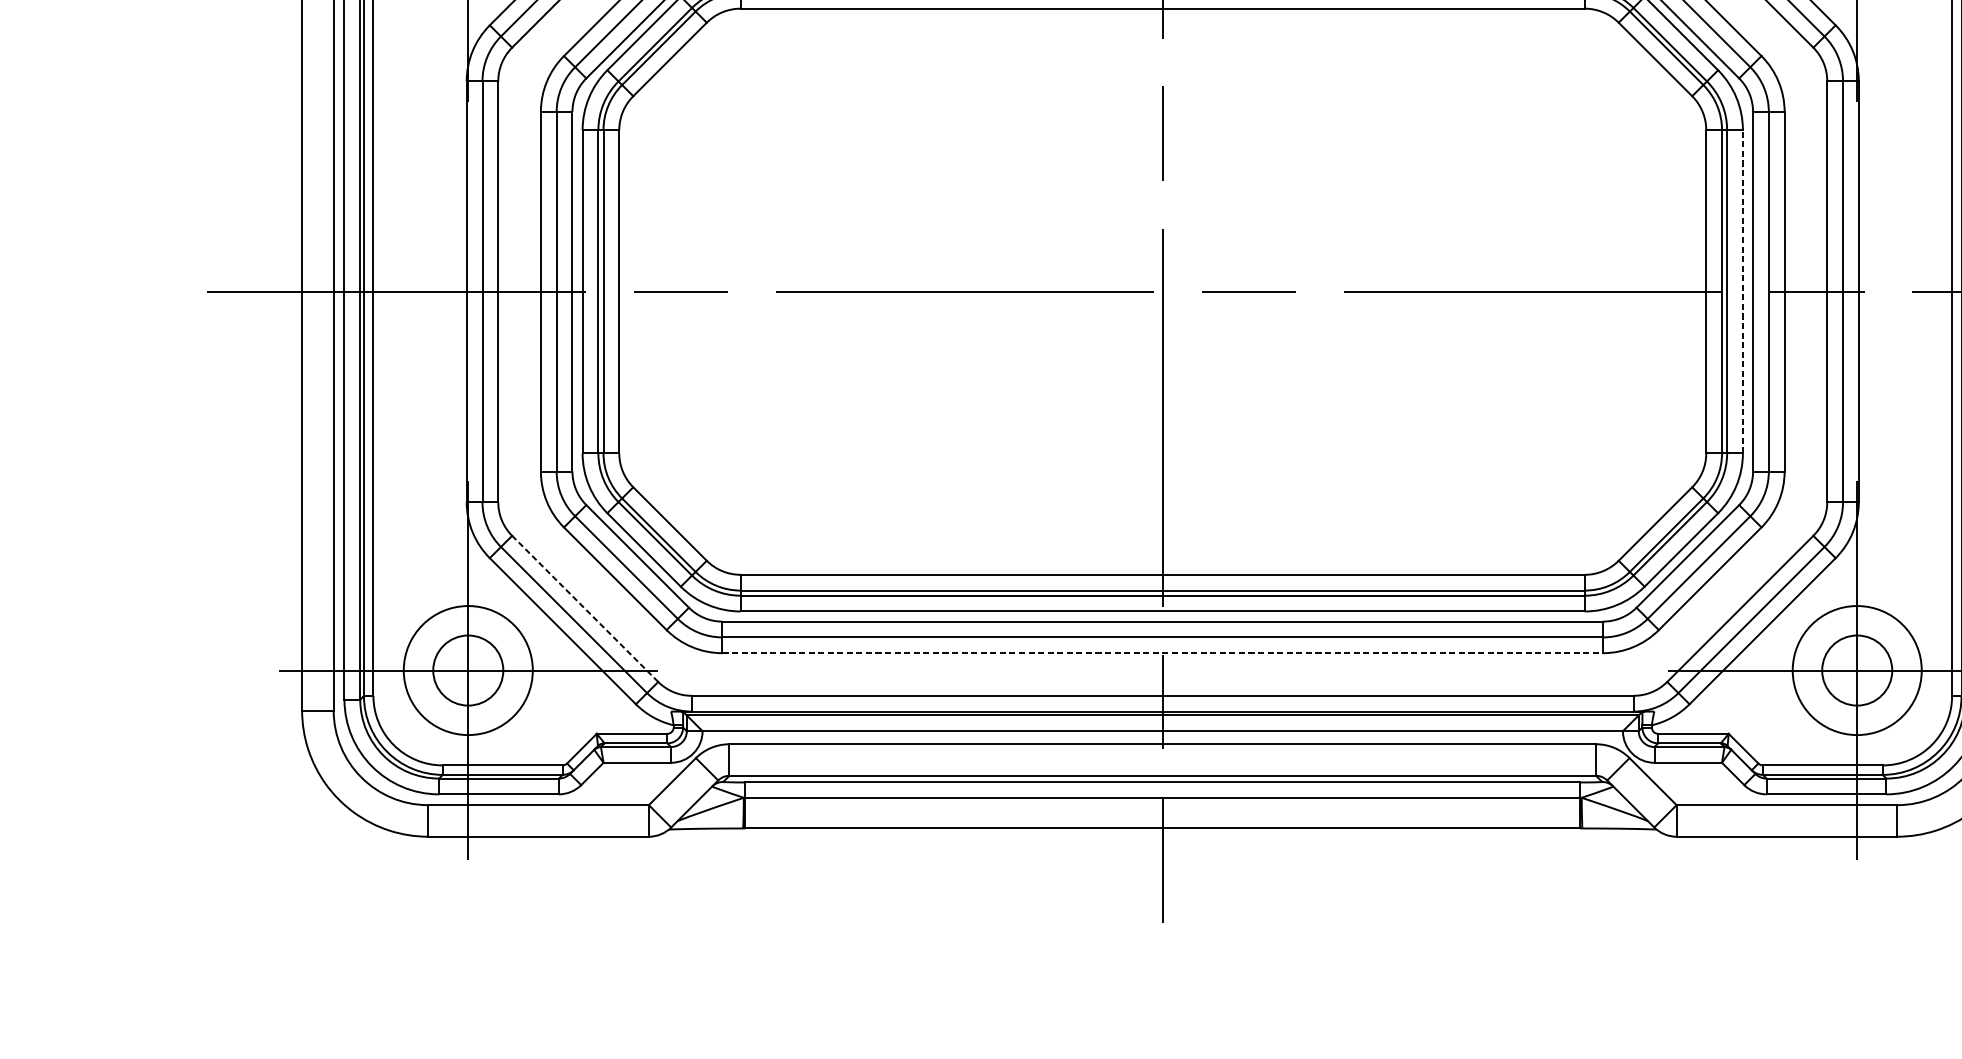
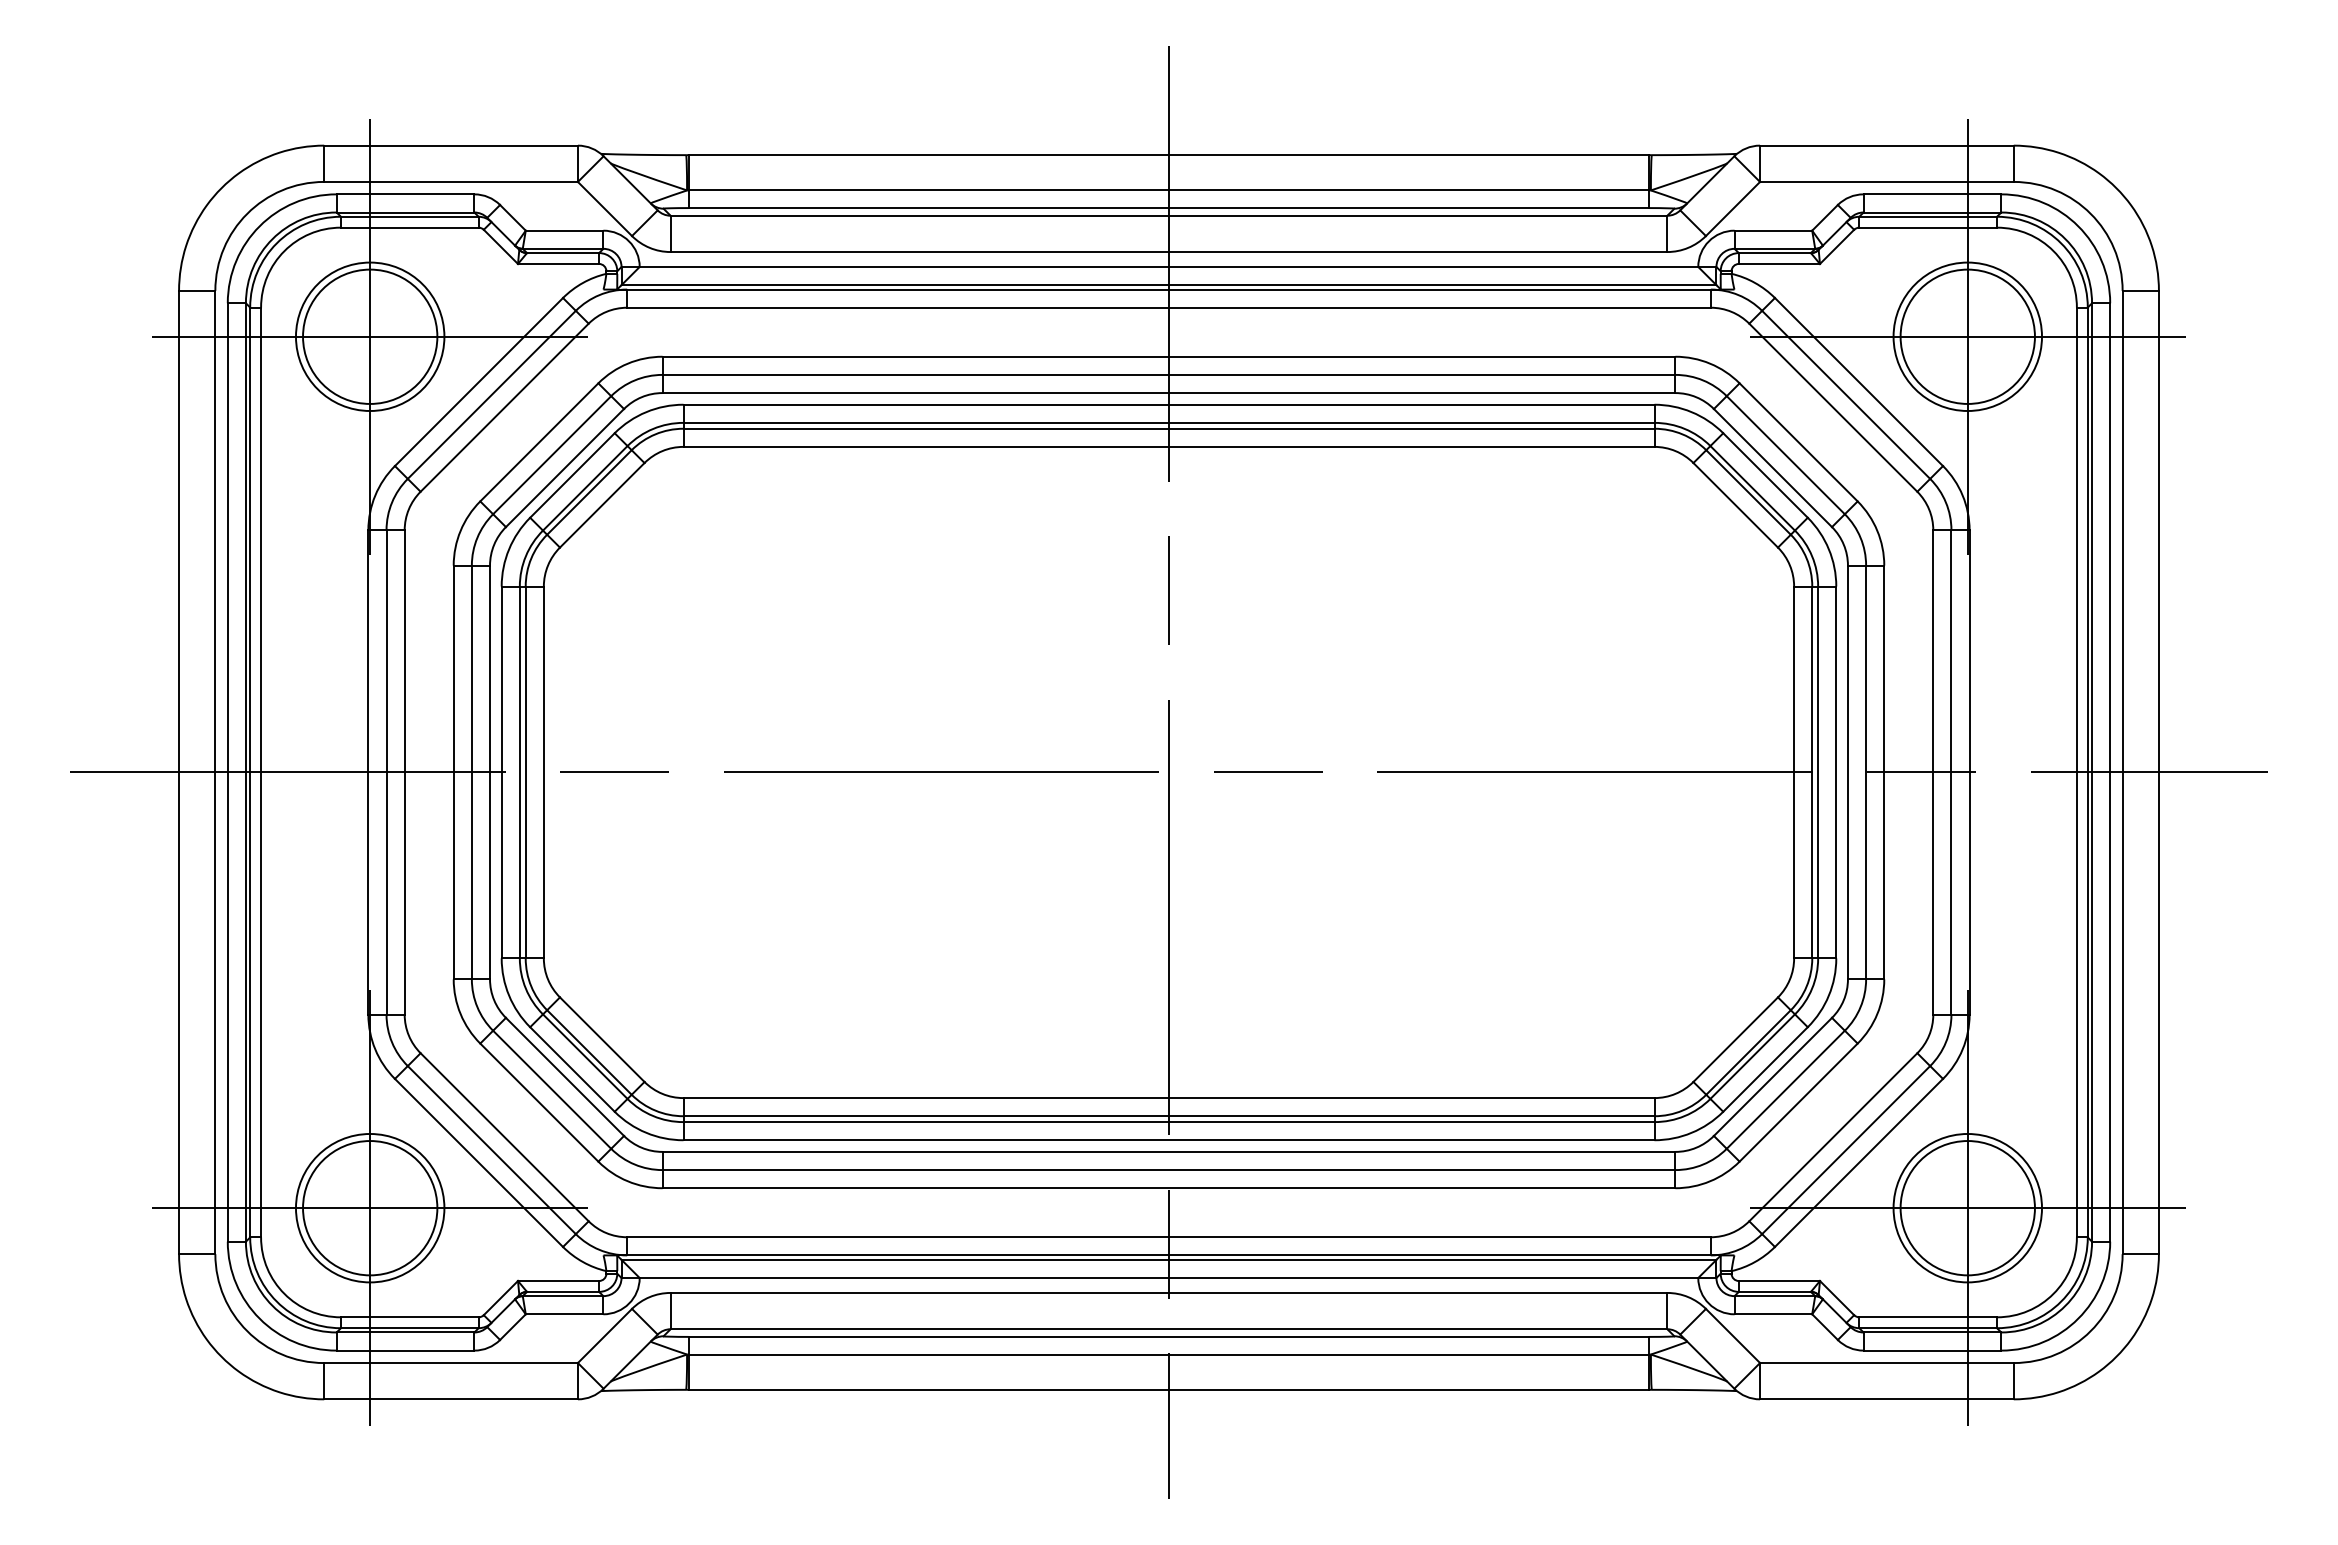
line: (1743, 291) -> (1836, 772), dashed -> solid
line: (585, 609) -> (504, 1137), dashed -> solid
line: (1163, 653) -> (1169, 1188), dashed -> solid
circle: (468, 670) -> (370, 1208), size x1.67
circle: (1856, 670) -> (1967, 1208), size x1.67

